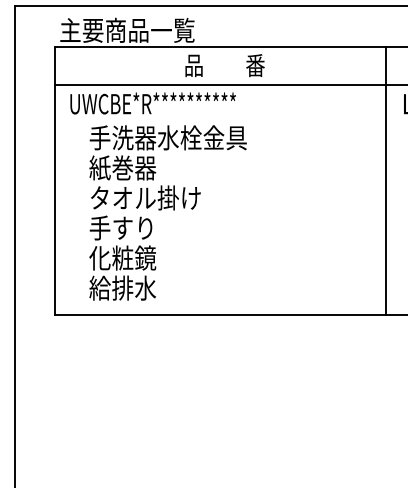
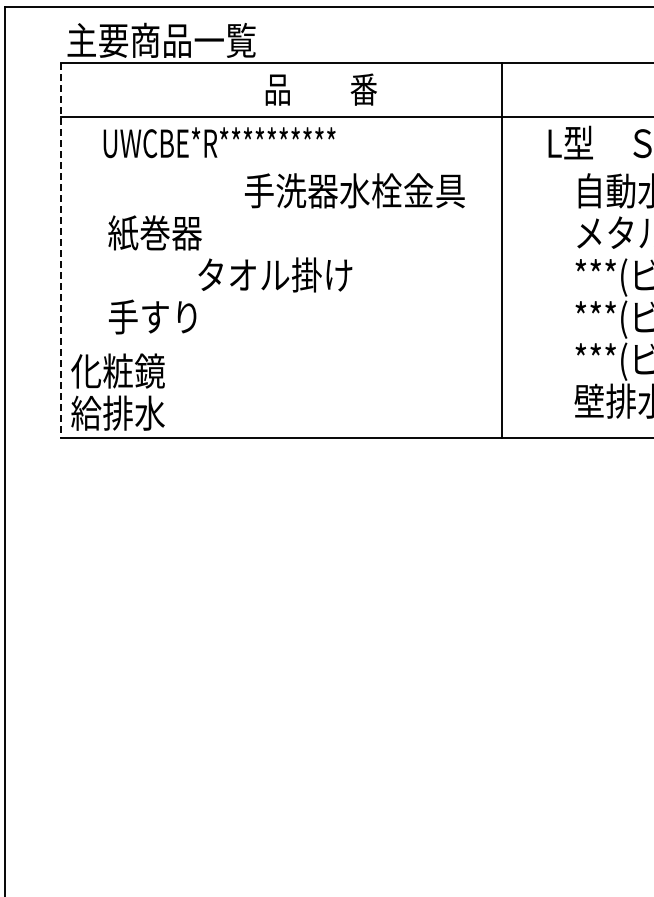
text: (224, 65) -> (320, 89), moved
text: (153, 103) -> (219, 142), moved
text: (168, 137) -> (354, 190), moved
line: (55, 180) -> (60, 250), solid -> dashed
line: (385, 180) -> (501, 250), moved
text: (145, 197) -> (275, 274), moved
text: (122, 272) -> (117, 391), moved

